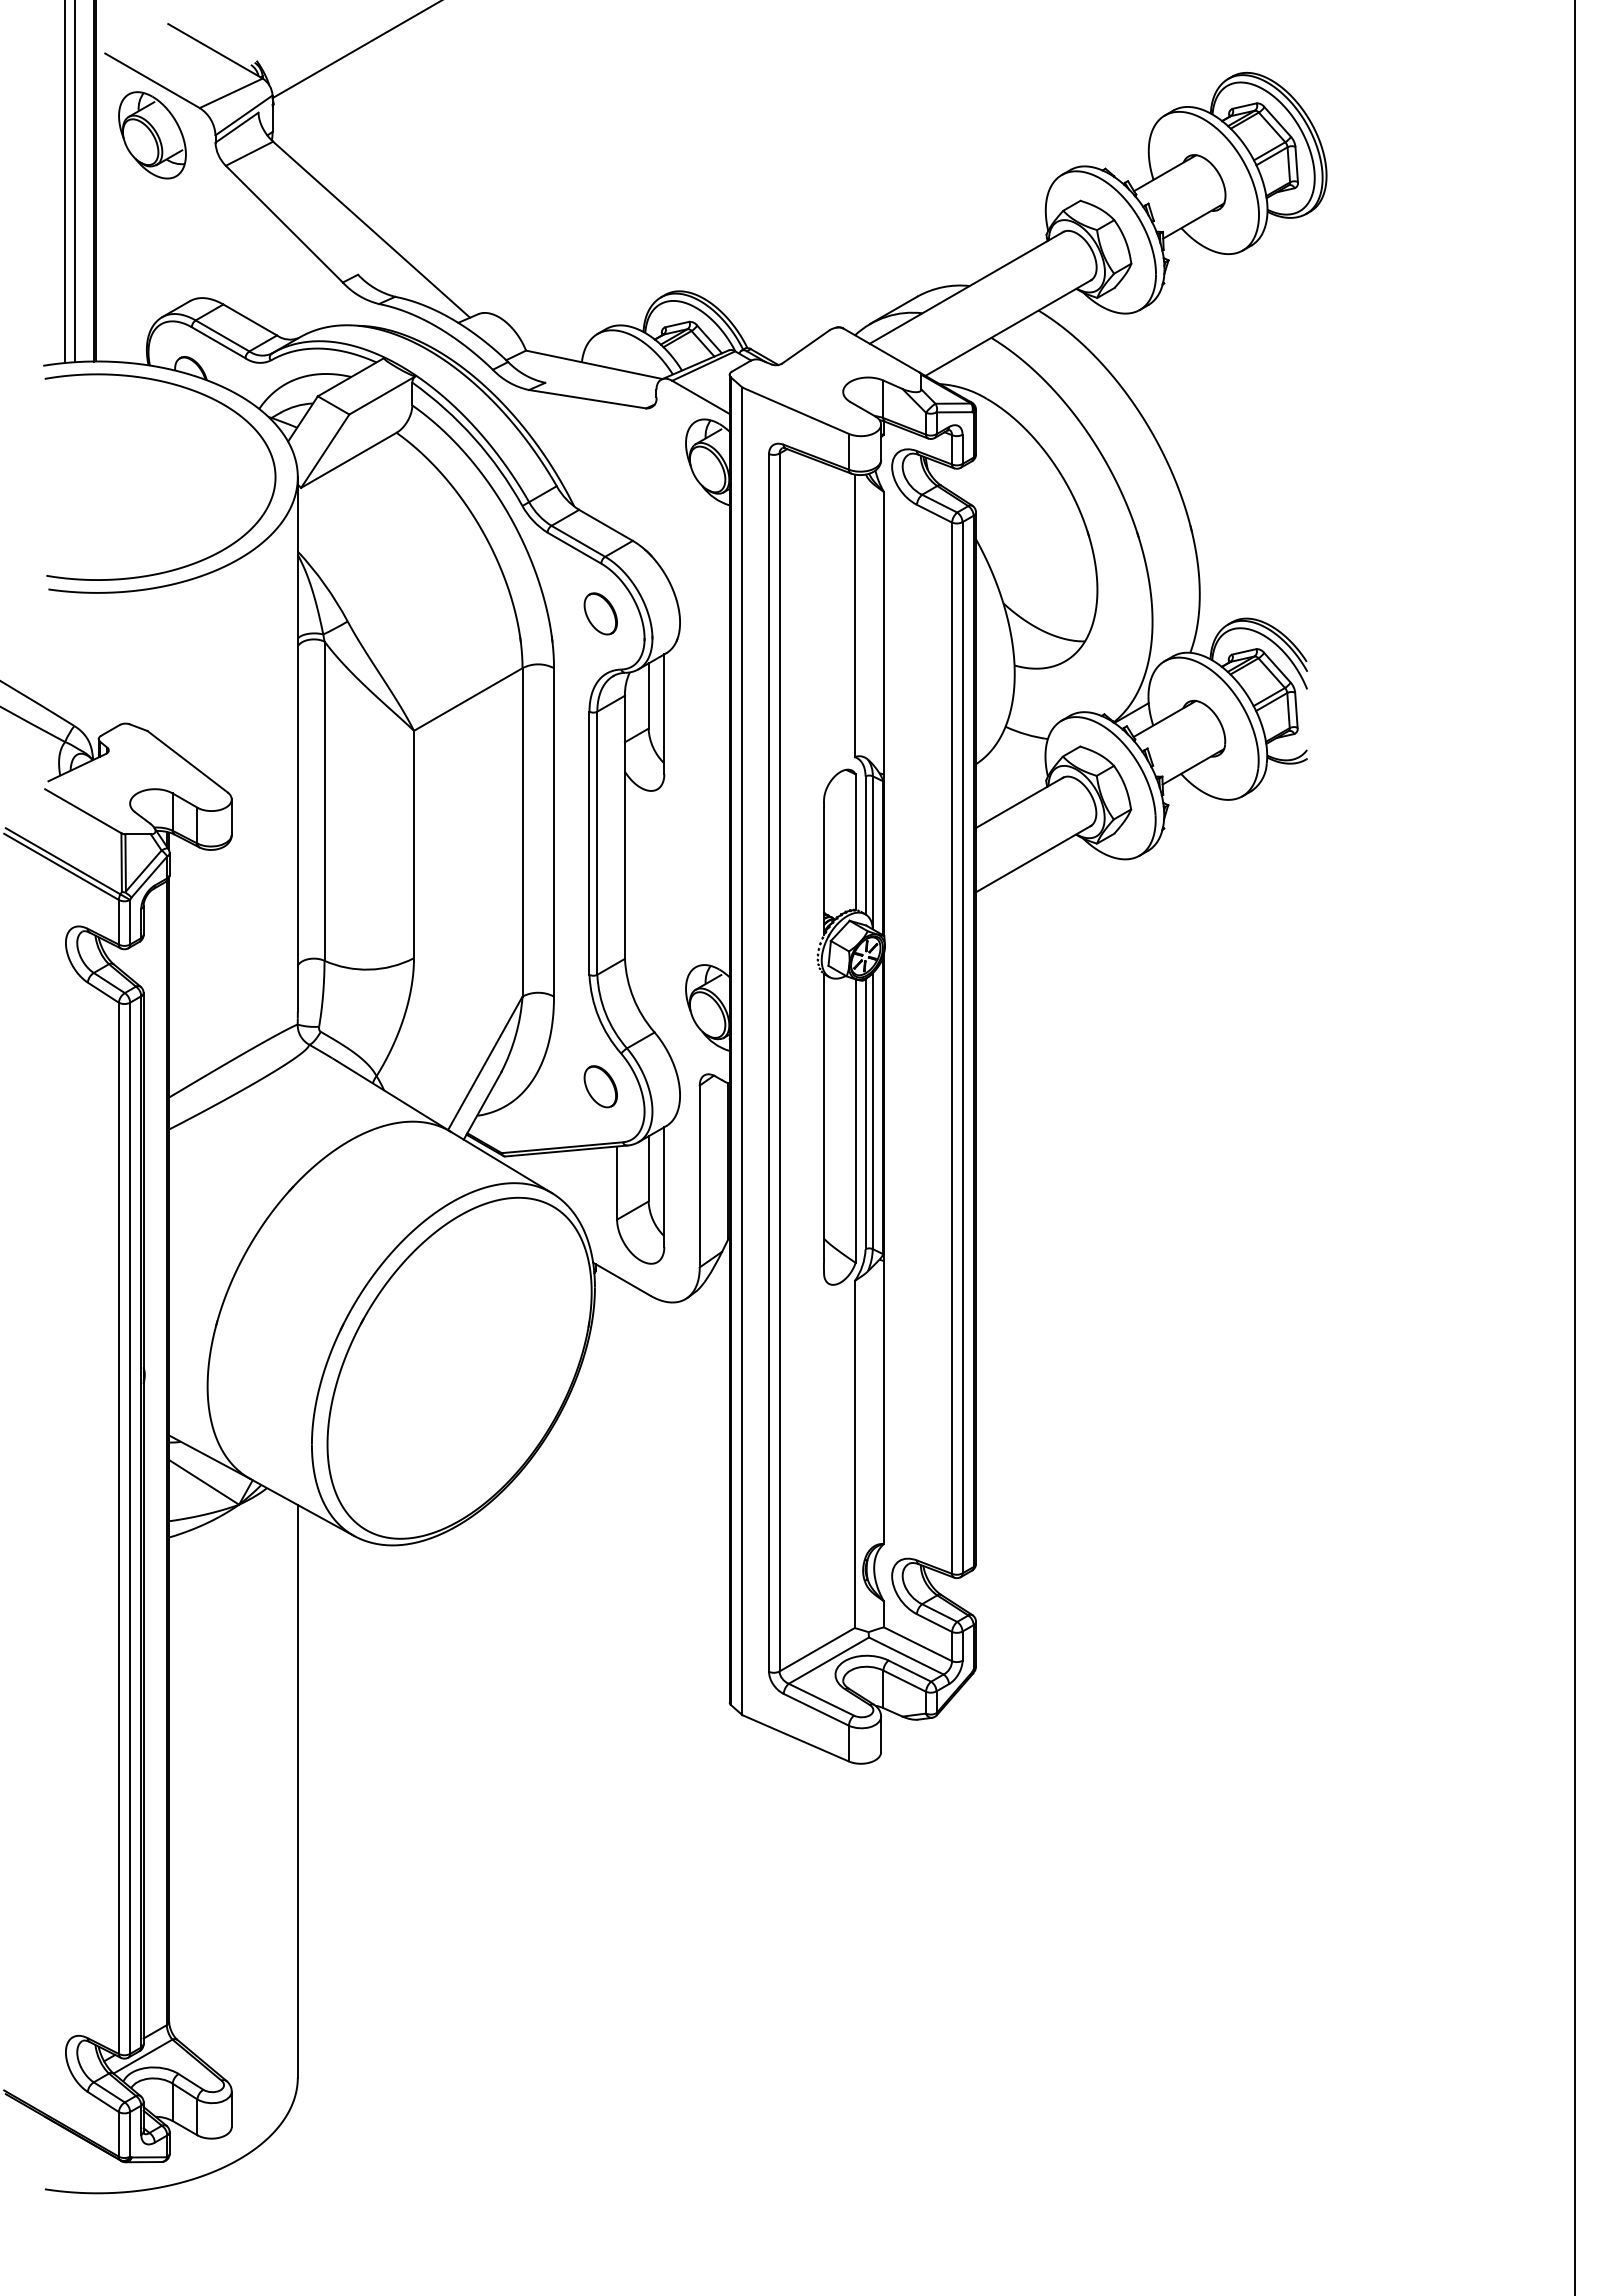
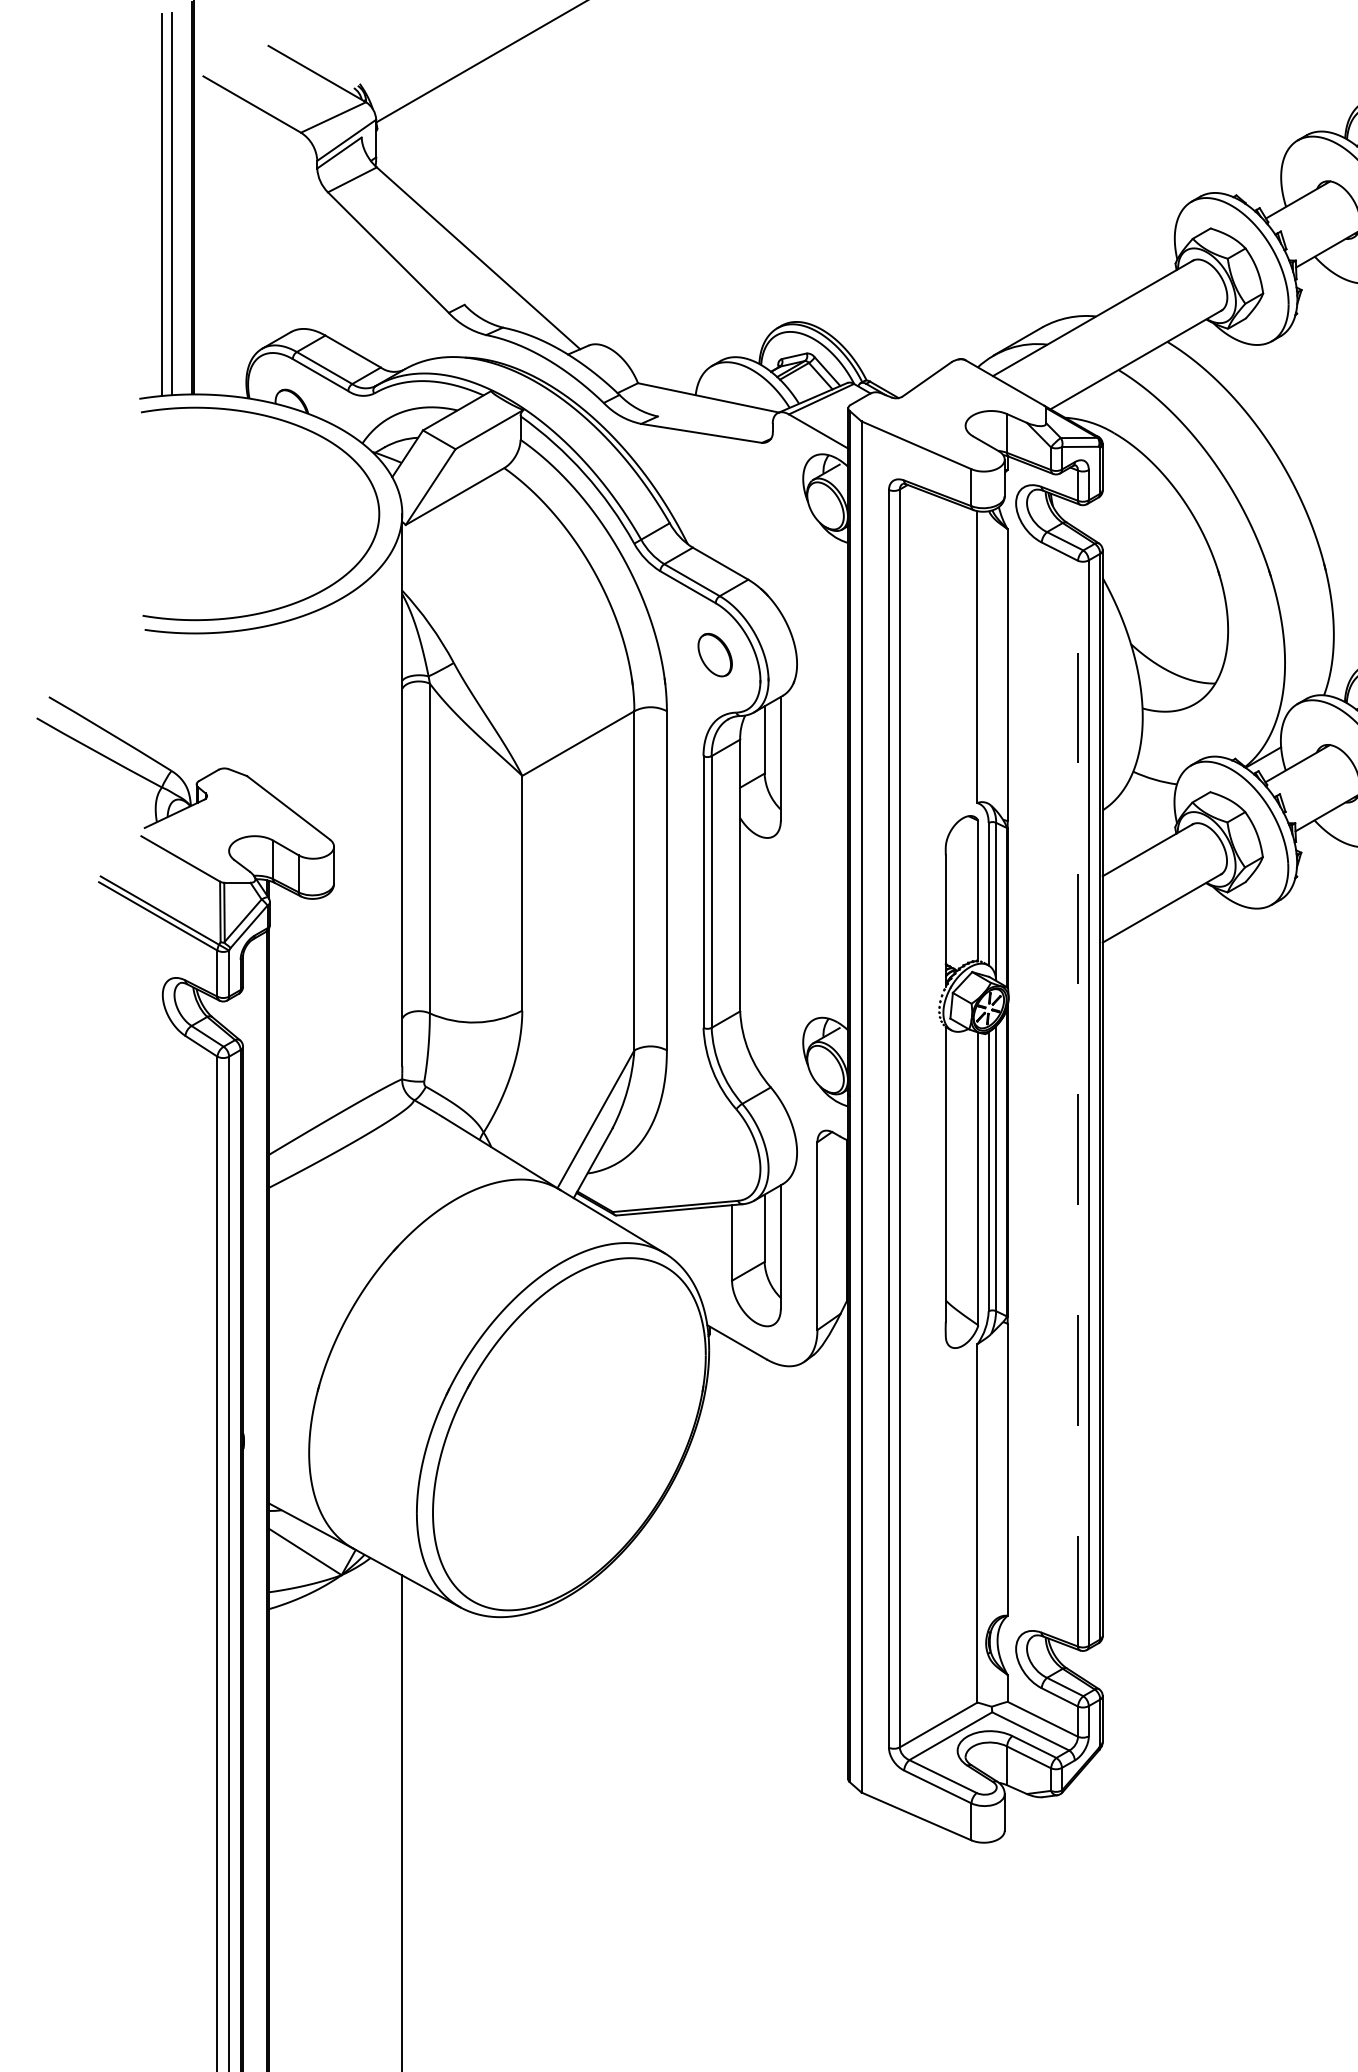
part: (152, 135) -> (252, 161), removed
line: (952, 1048) -> (1078, 1103), solid -> dashed
part: (600, 1086) -> (714, 1143), removed

